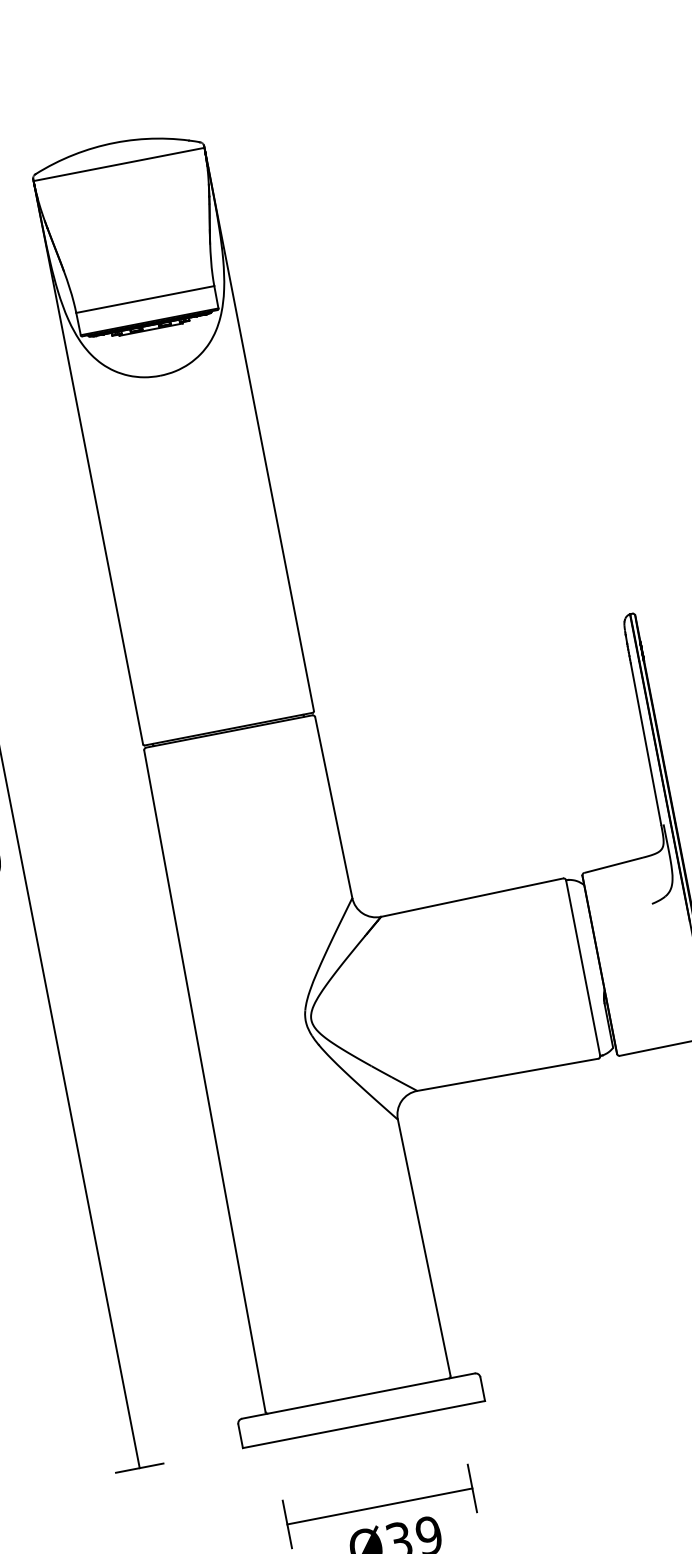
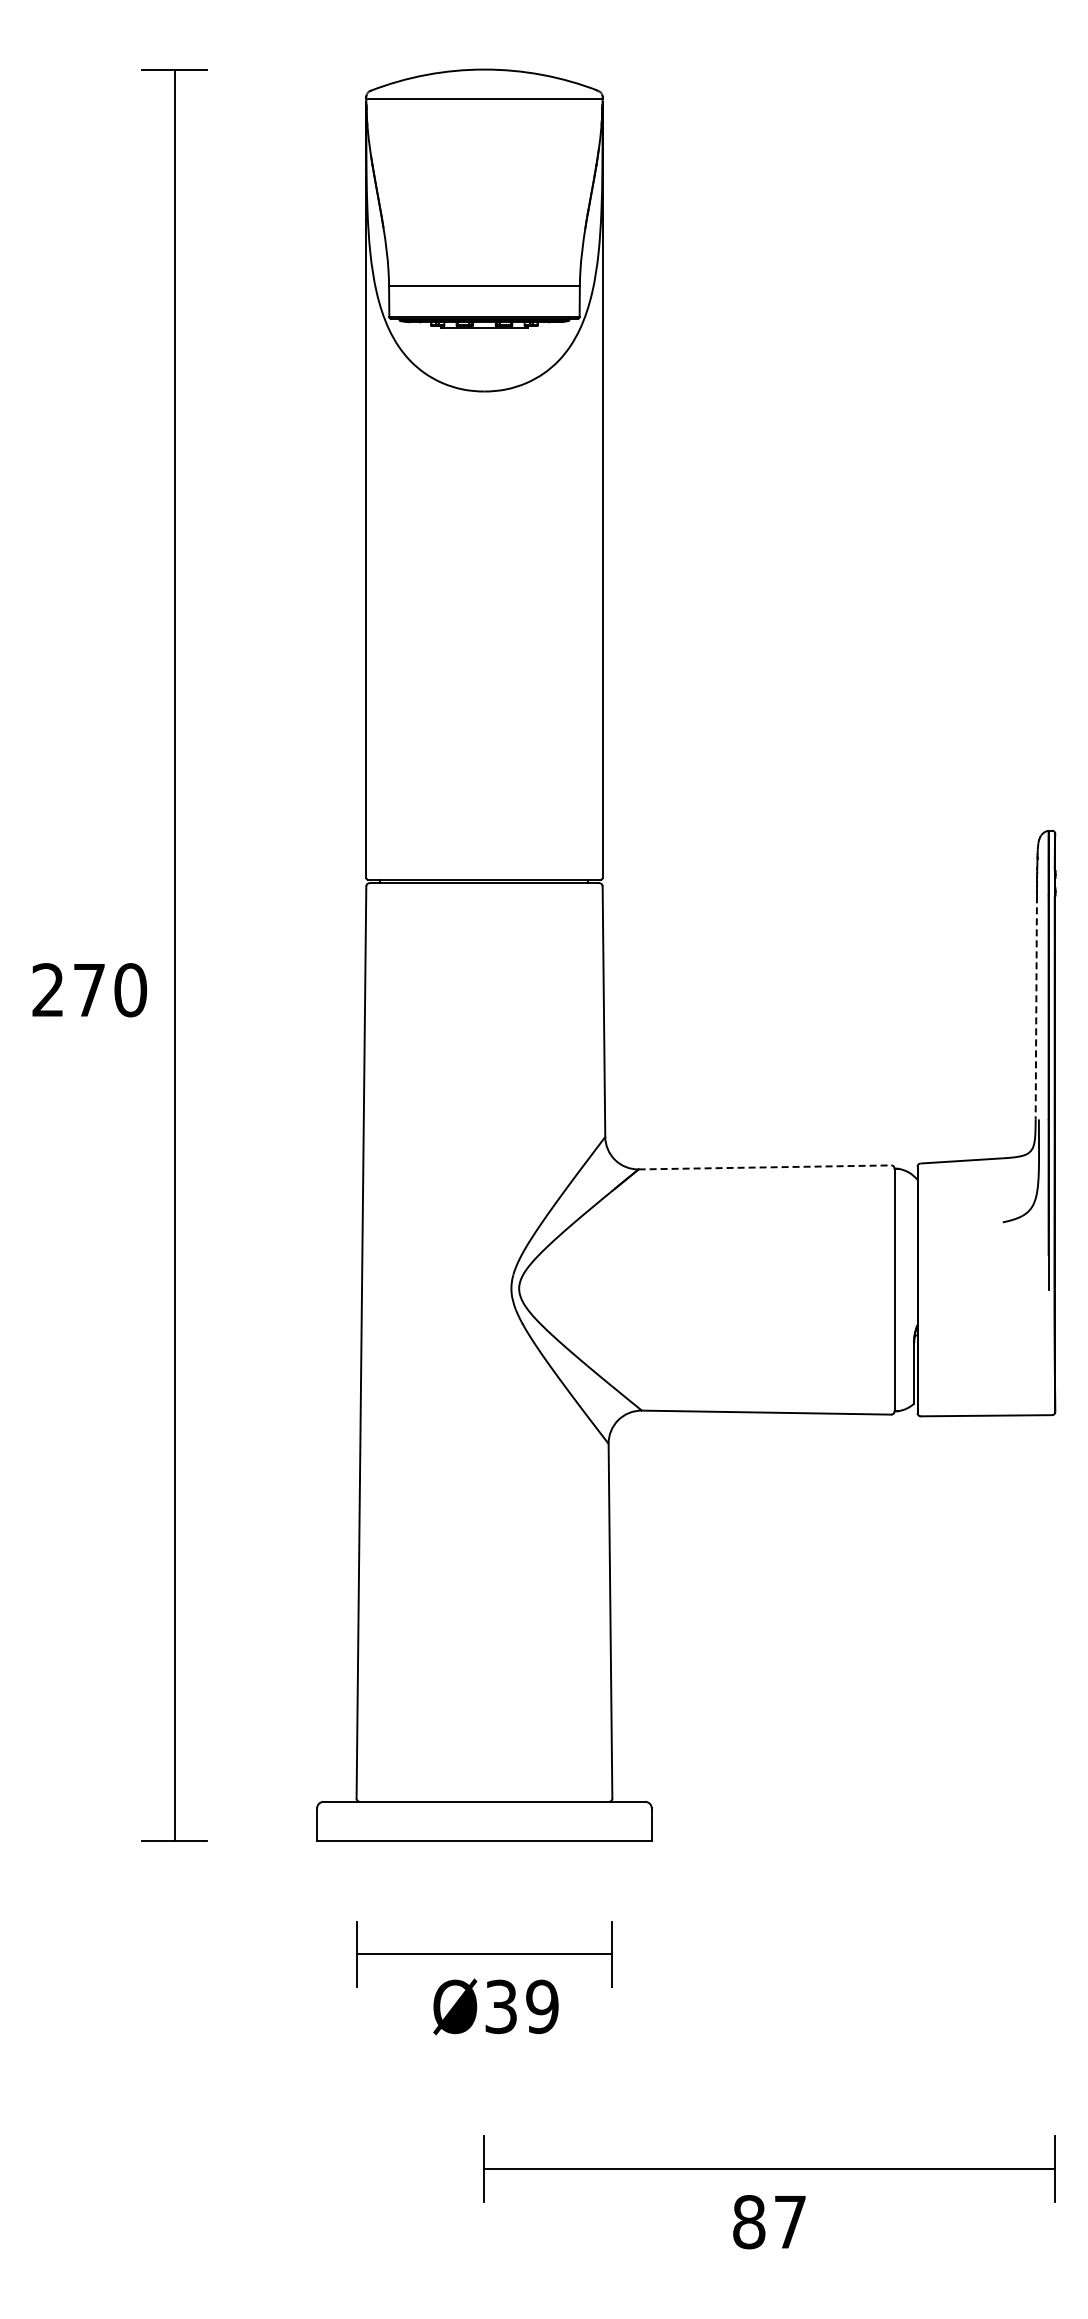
line: (646, 743) -> (1036, 1007), solid -> dashed
line: (472, 897) -> (765, 1167), solid -> dashed

